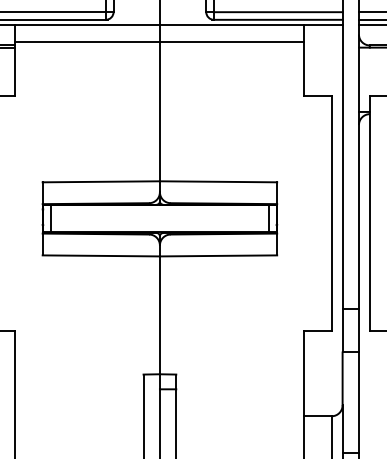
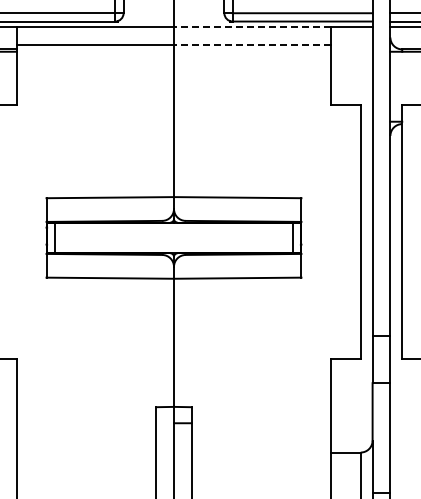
line: (232, 25) -> (252, 27), solid -> dashed
line: (232, 41) -> (252, 45), solid -> dashed

